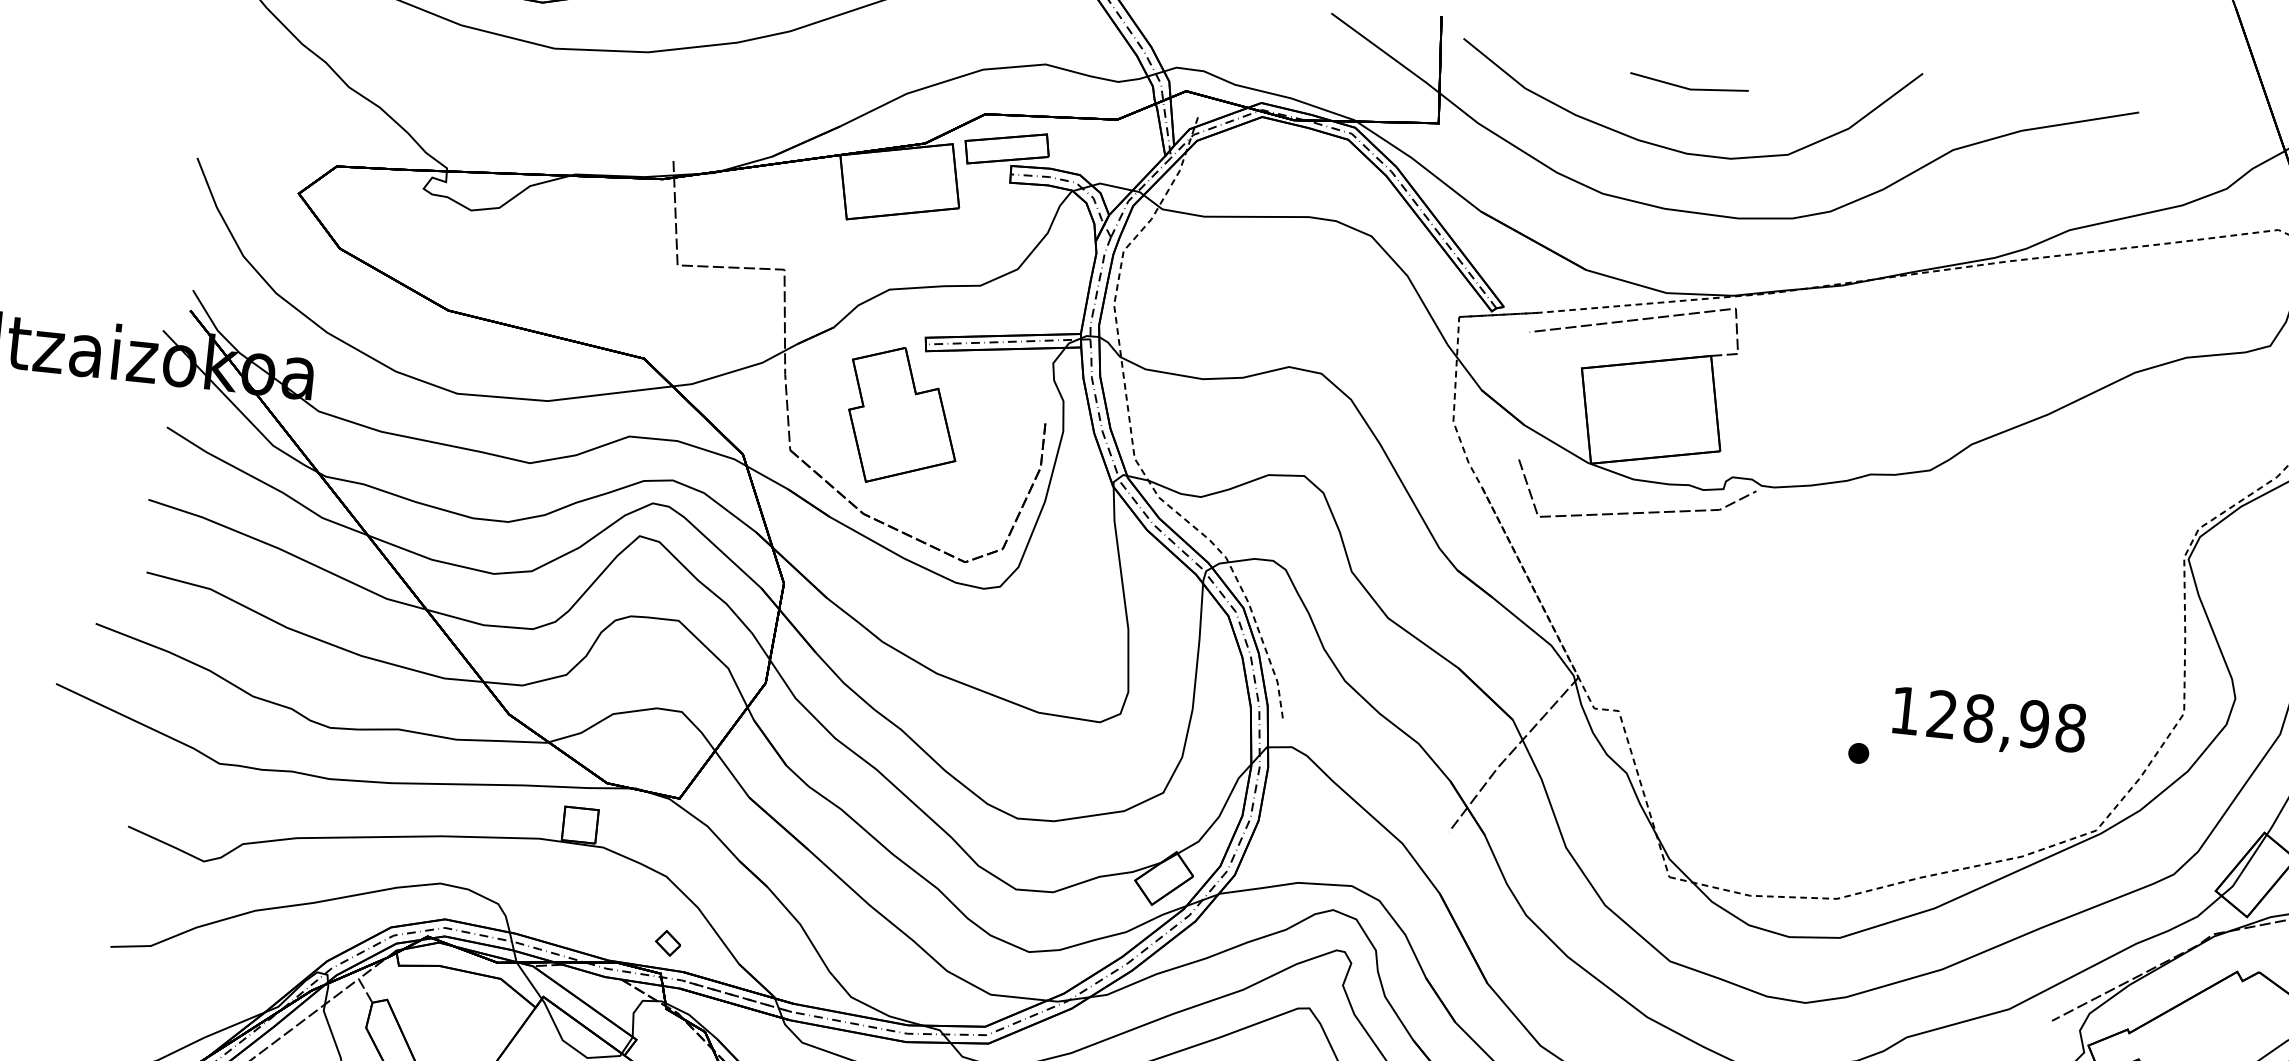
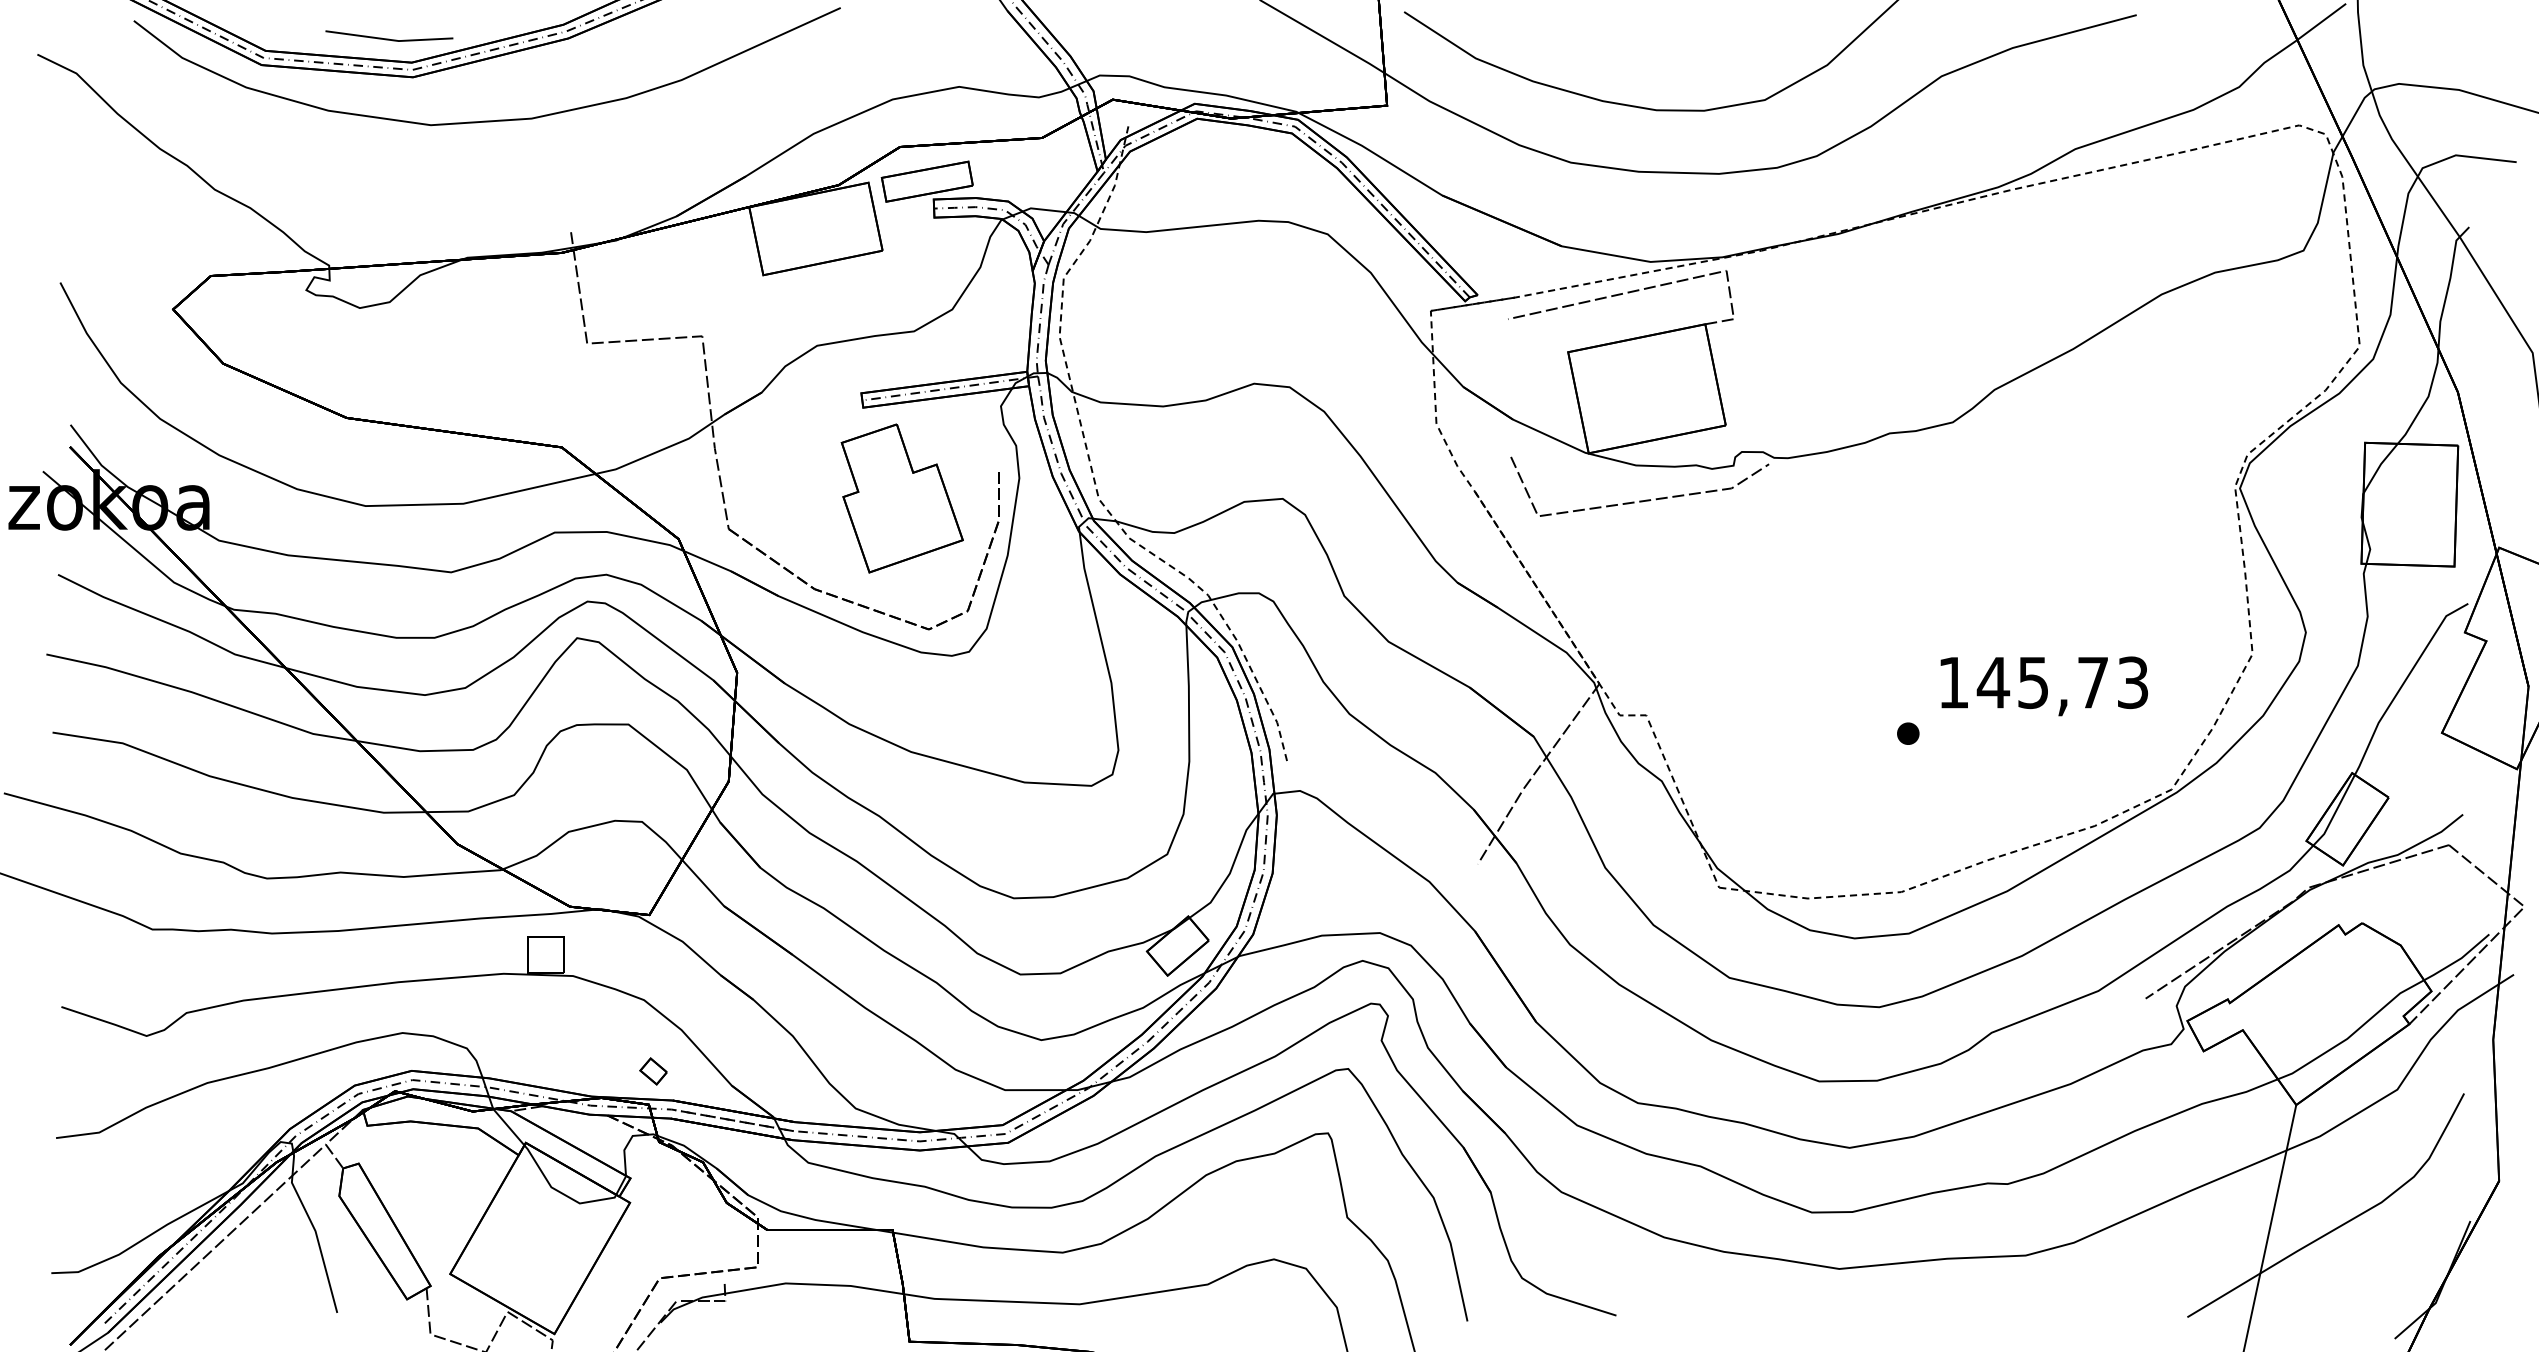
line: (1688, 87) -> (1650, 39), removed
part: (902, 416) -> (901, 498), moved
text: (2006, 721) -> (2062, 682), 128,98 -> 145,73

